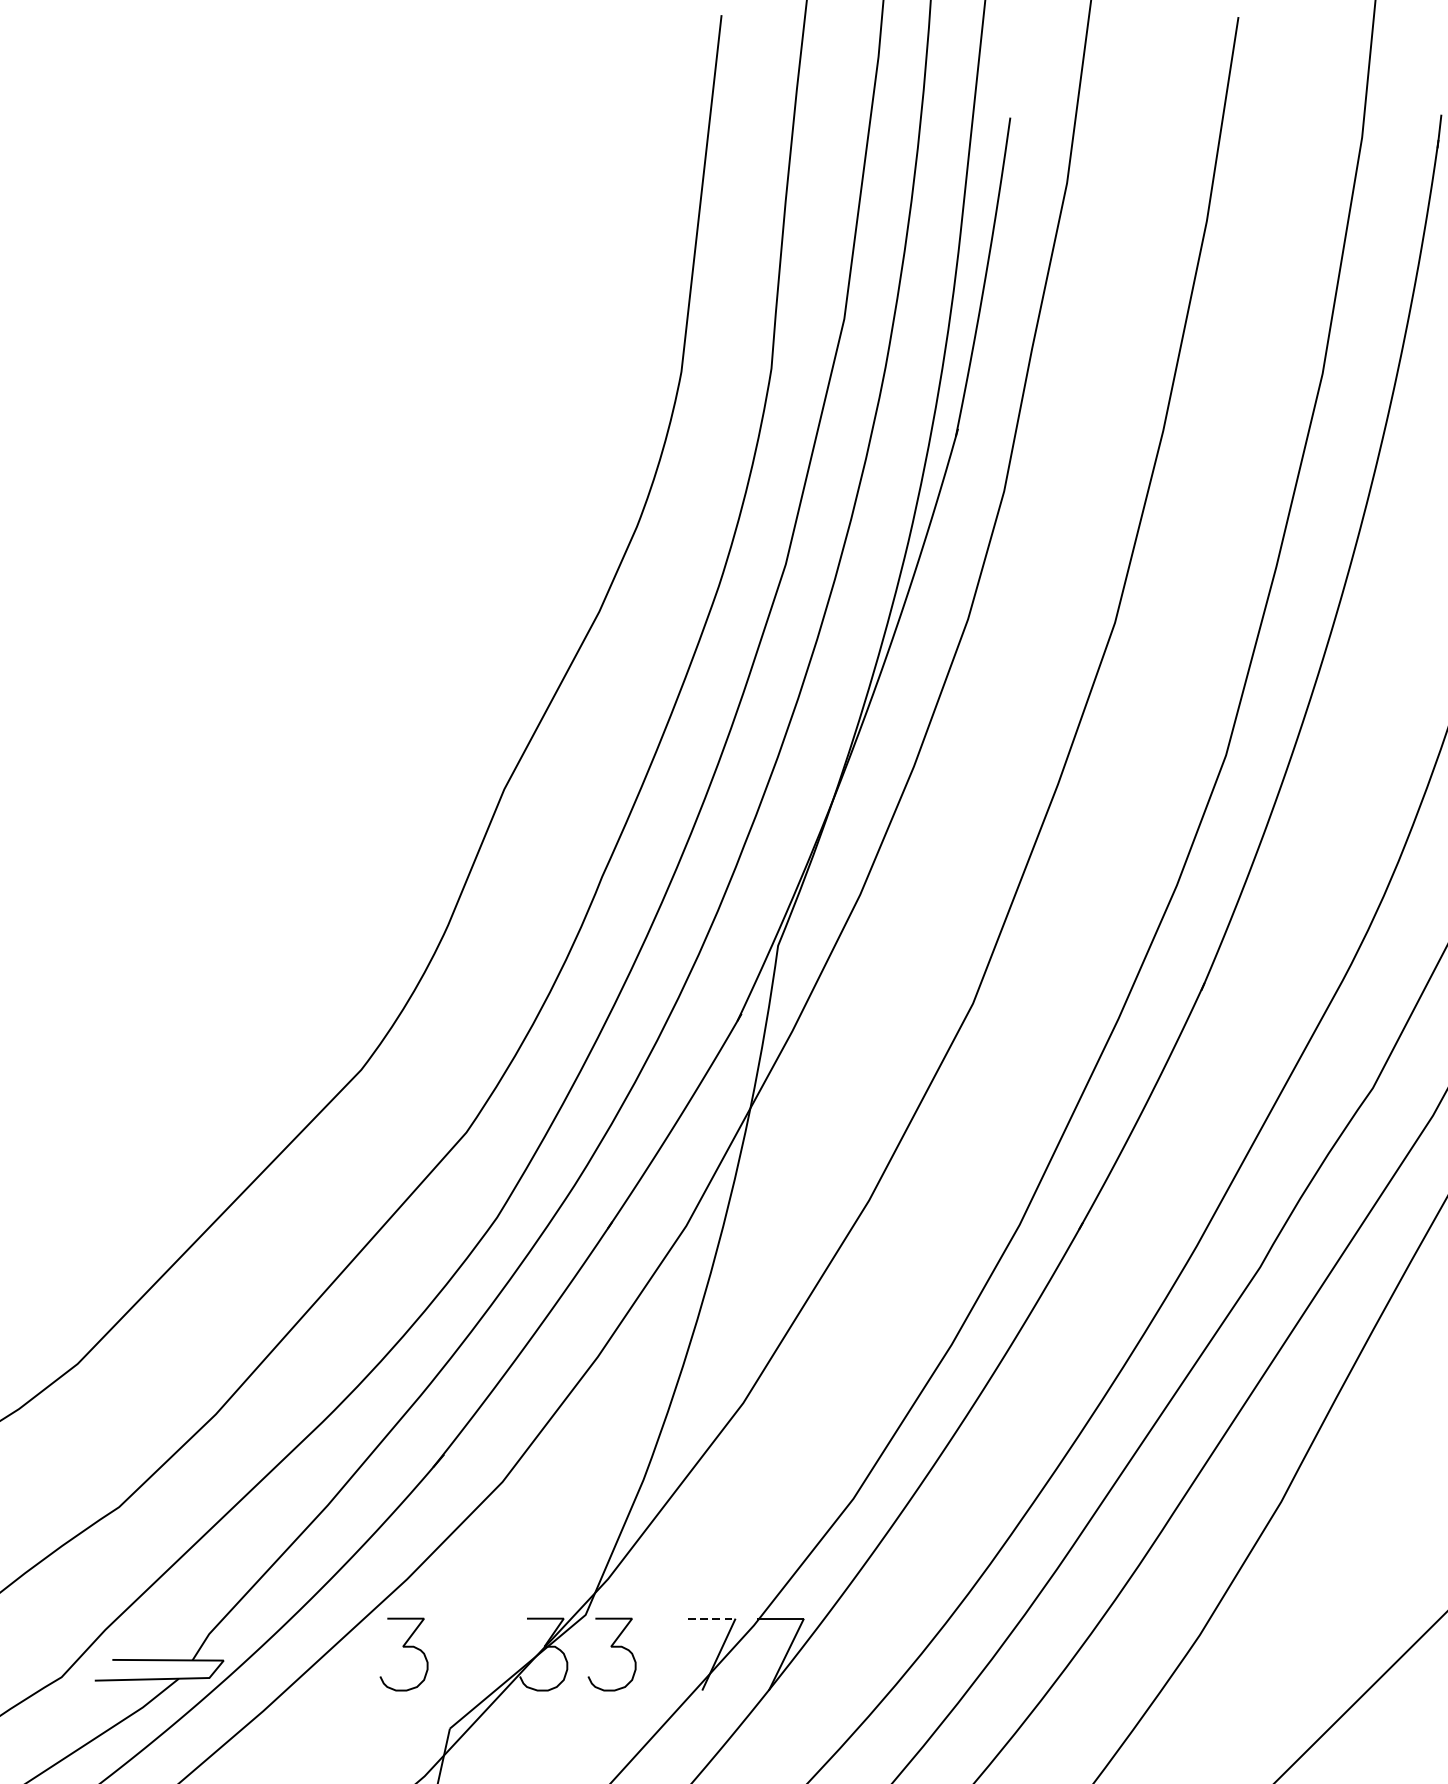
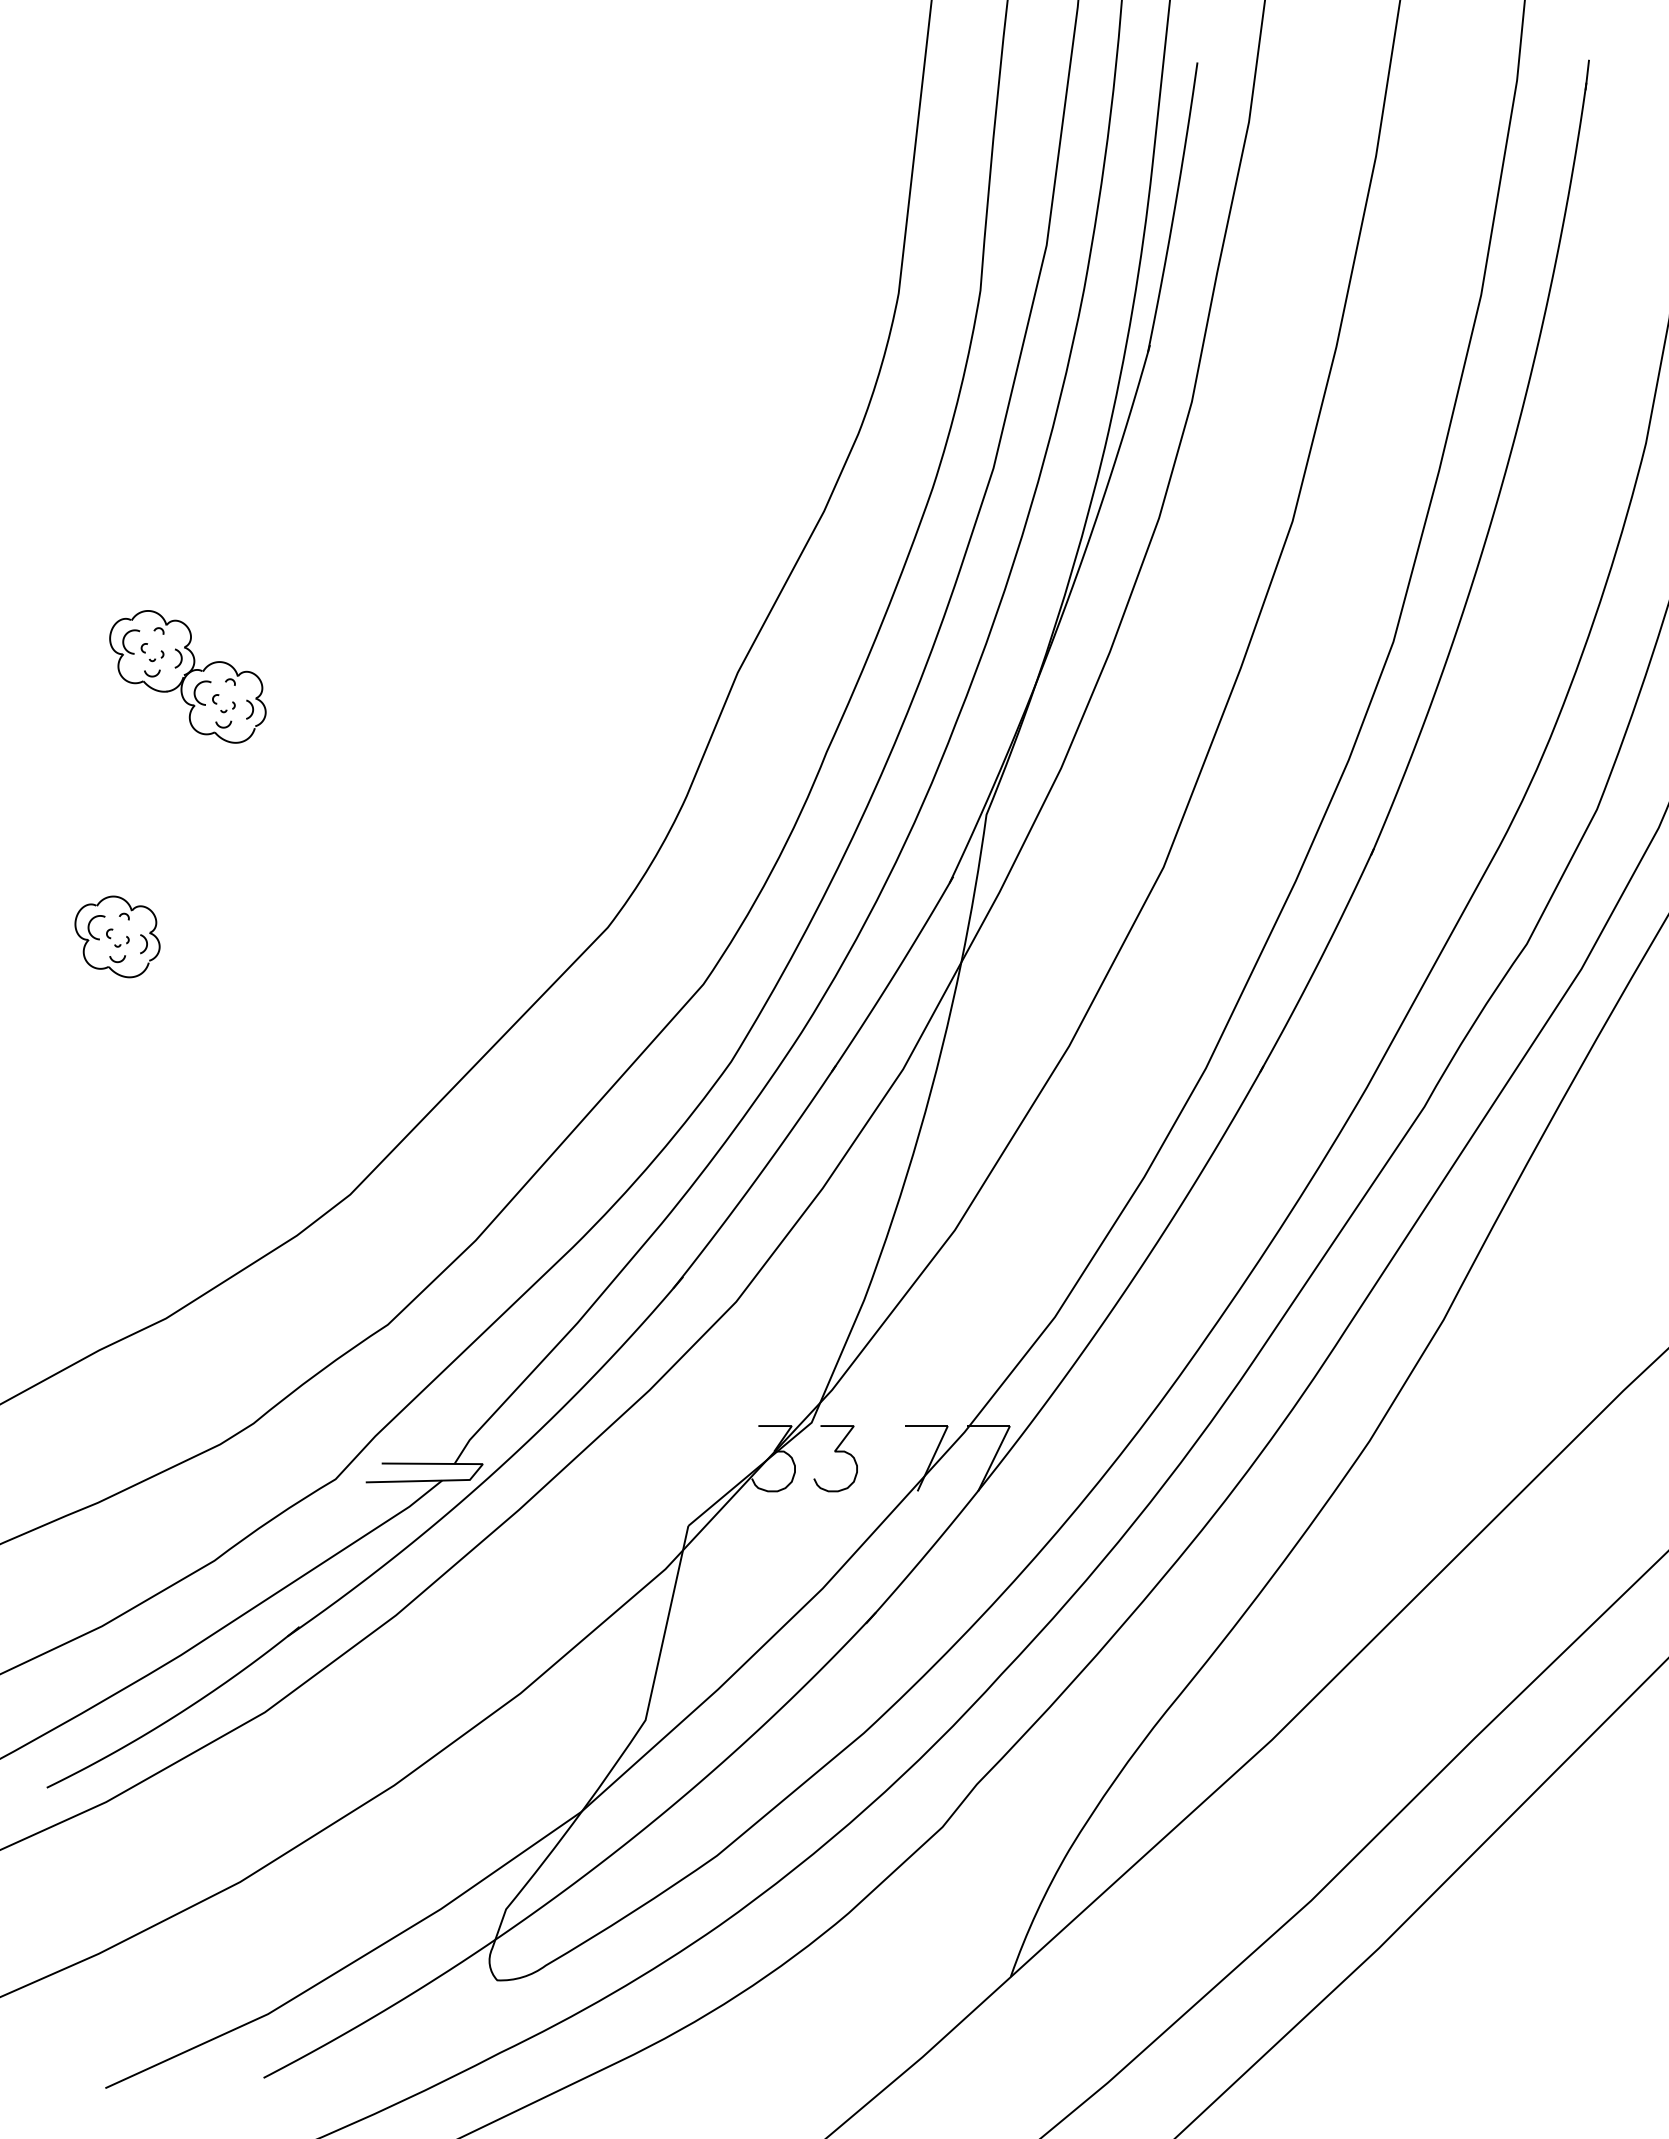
line: (712, 1619) -> (926, 1426), dashed -> solid
curve: (403, 1647) -> (646, 1452), removed

